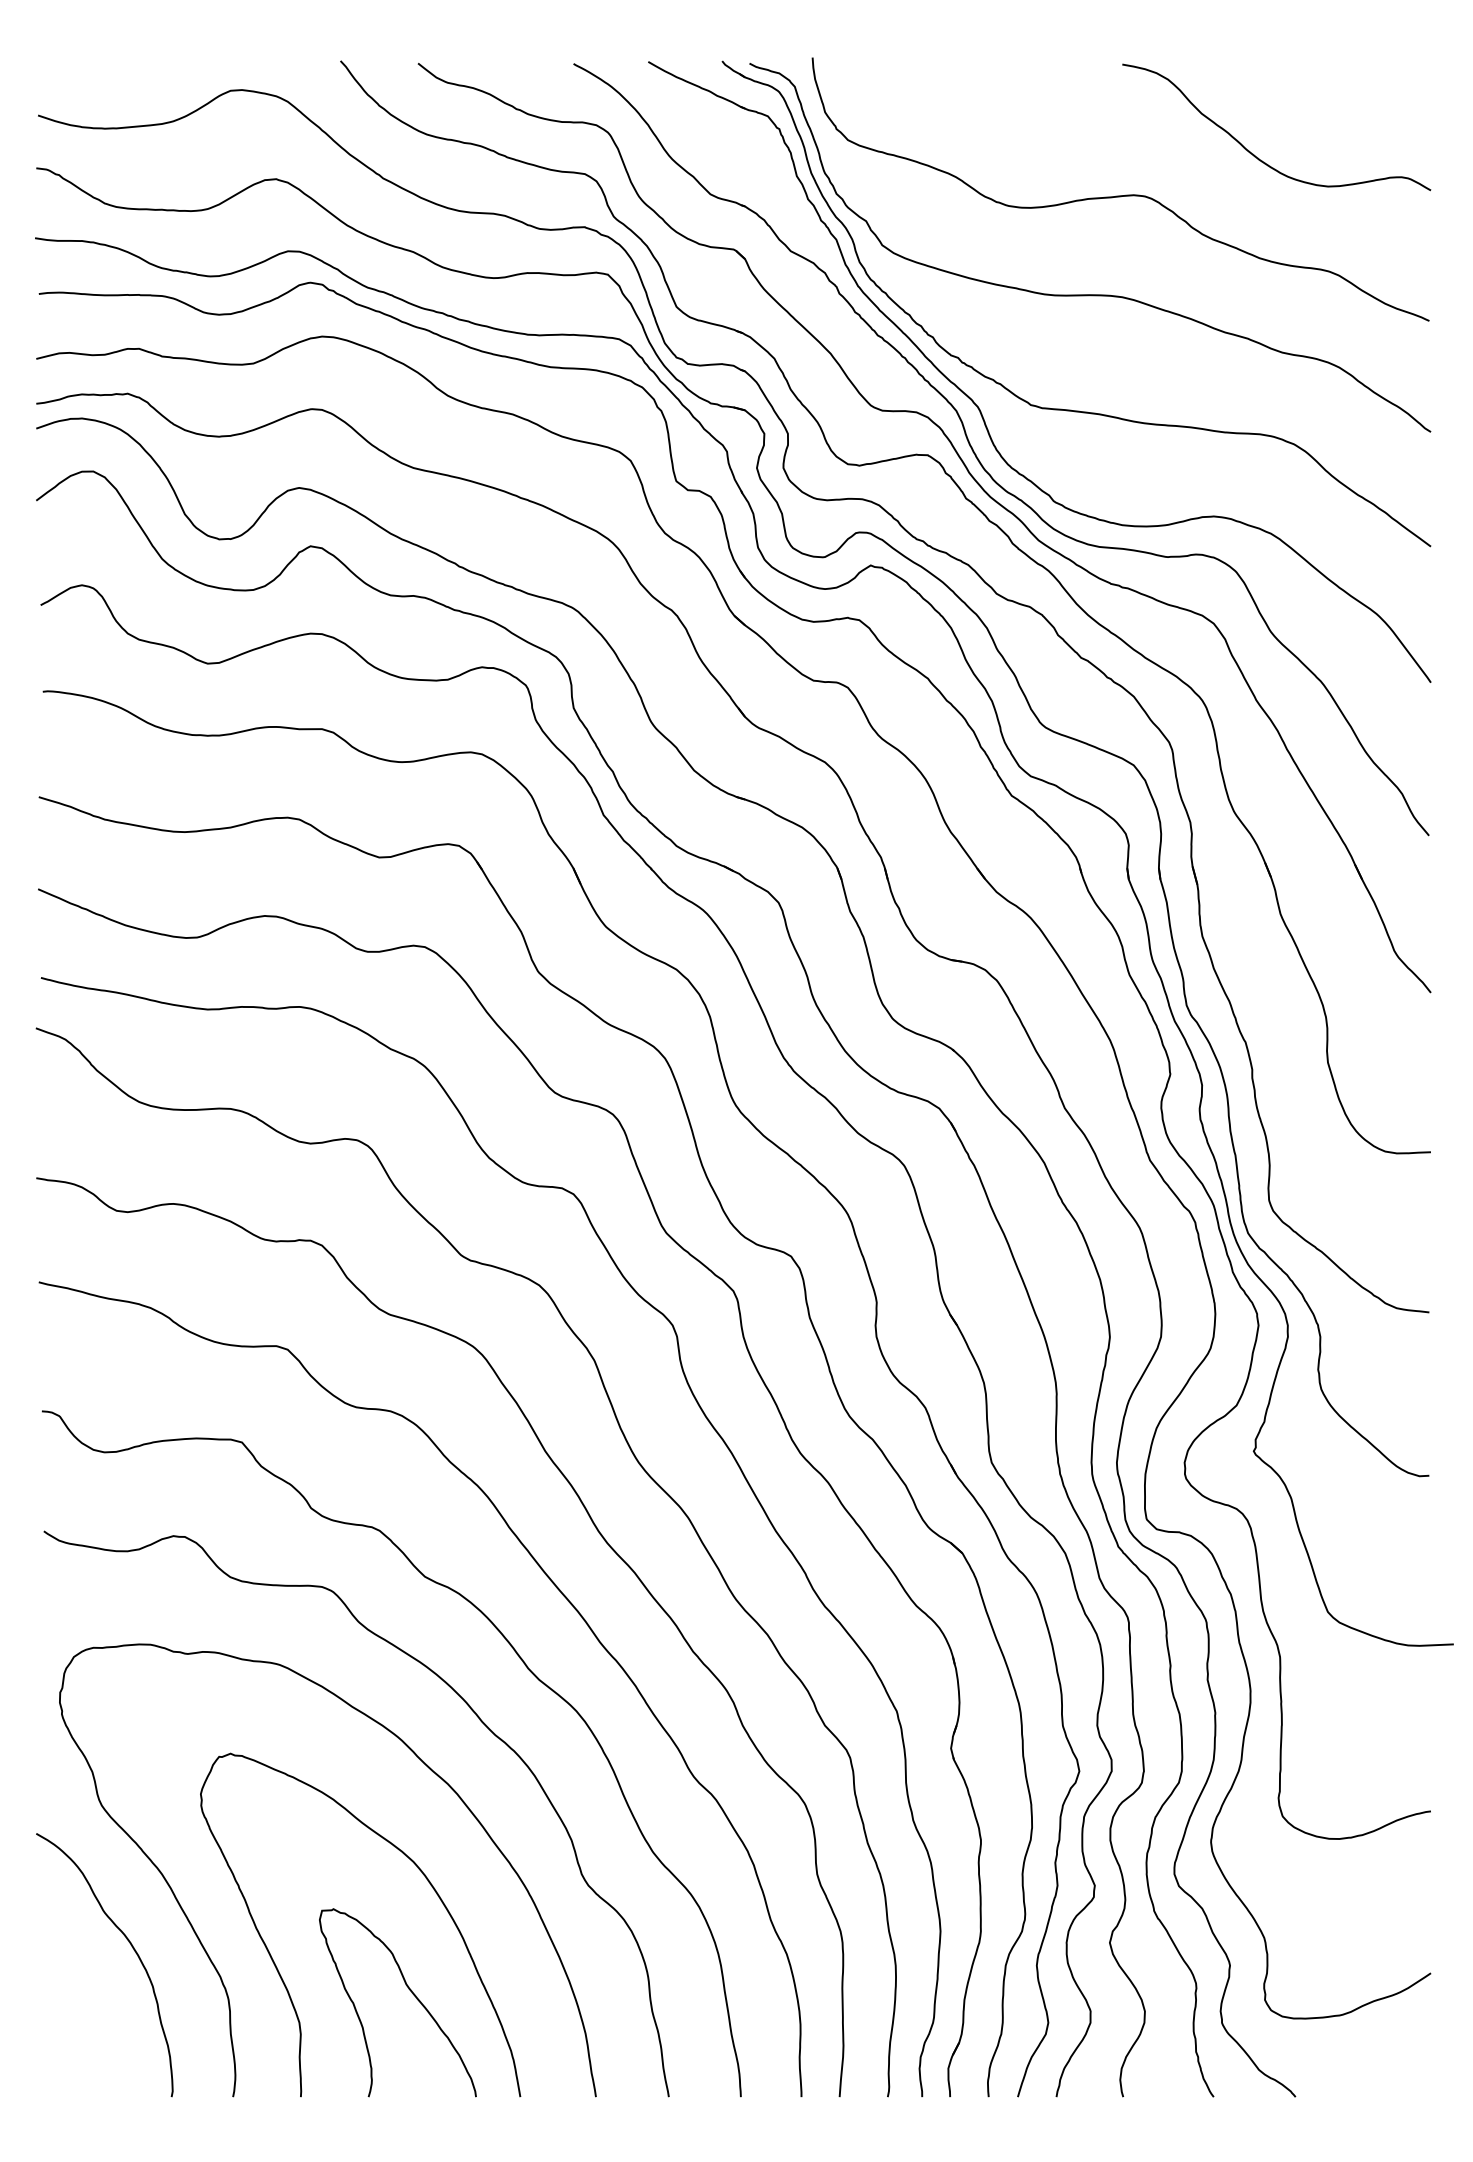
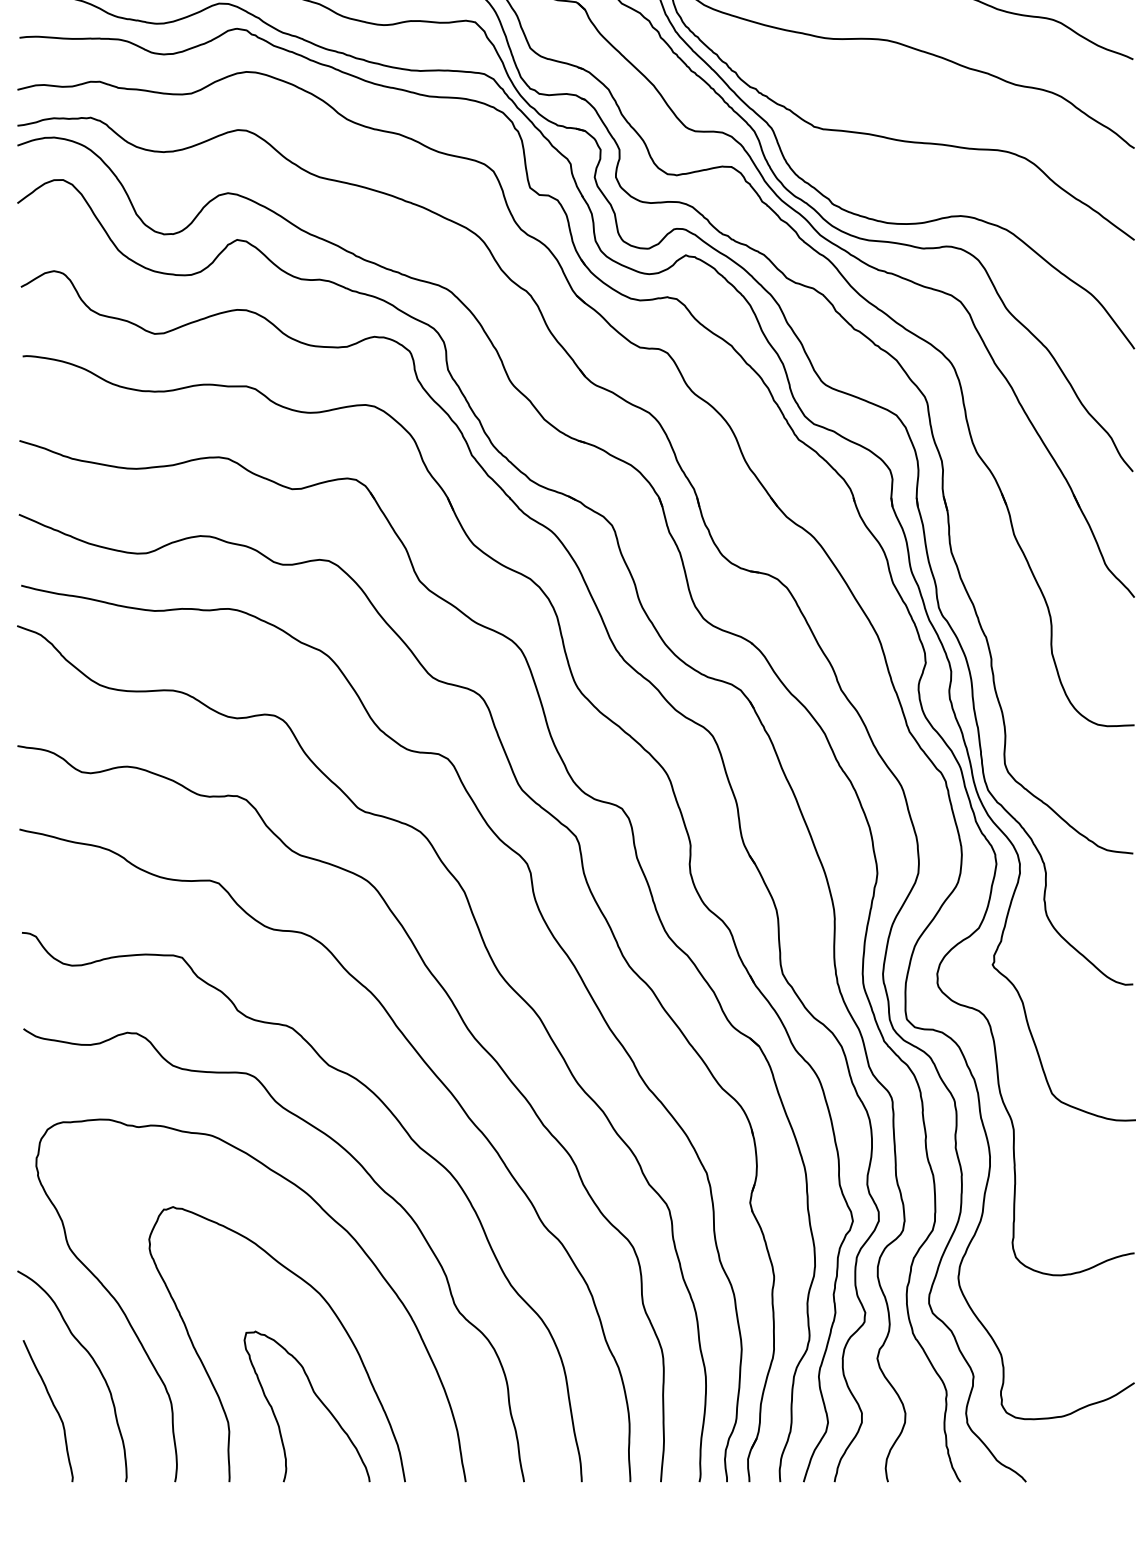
curve: (82, 2004) -> (54, 1407), added

